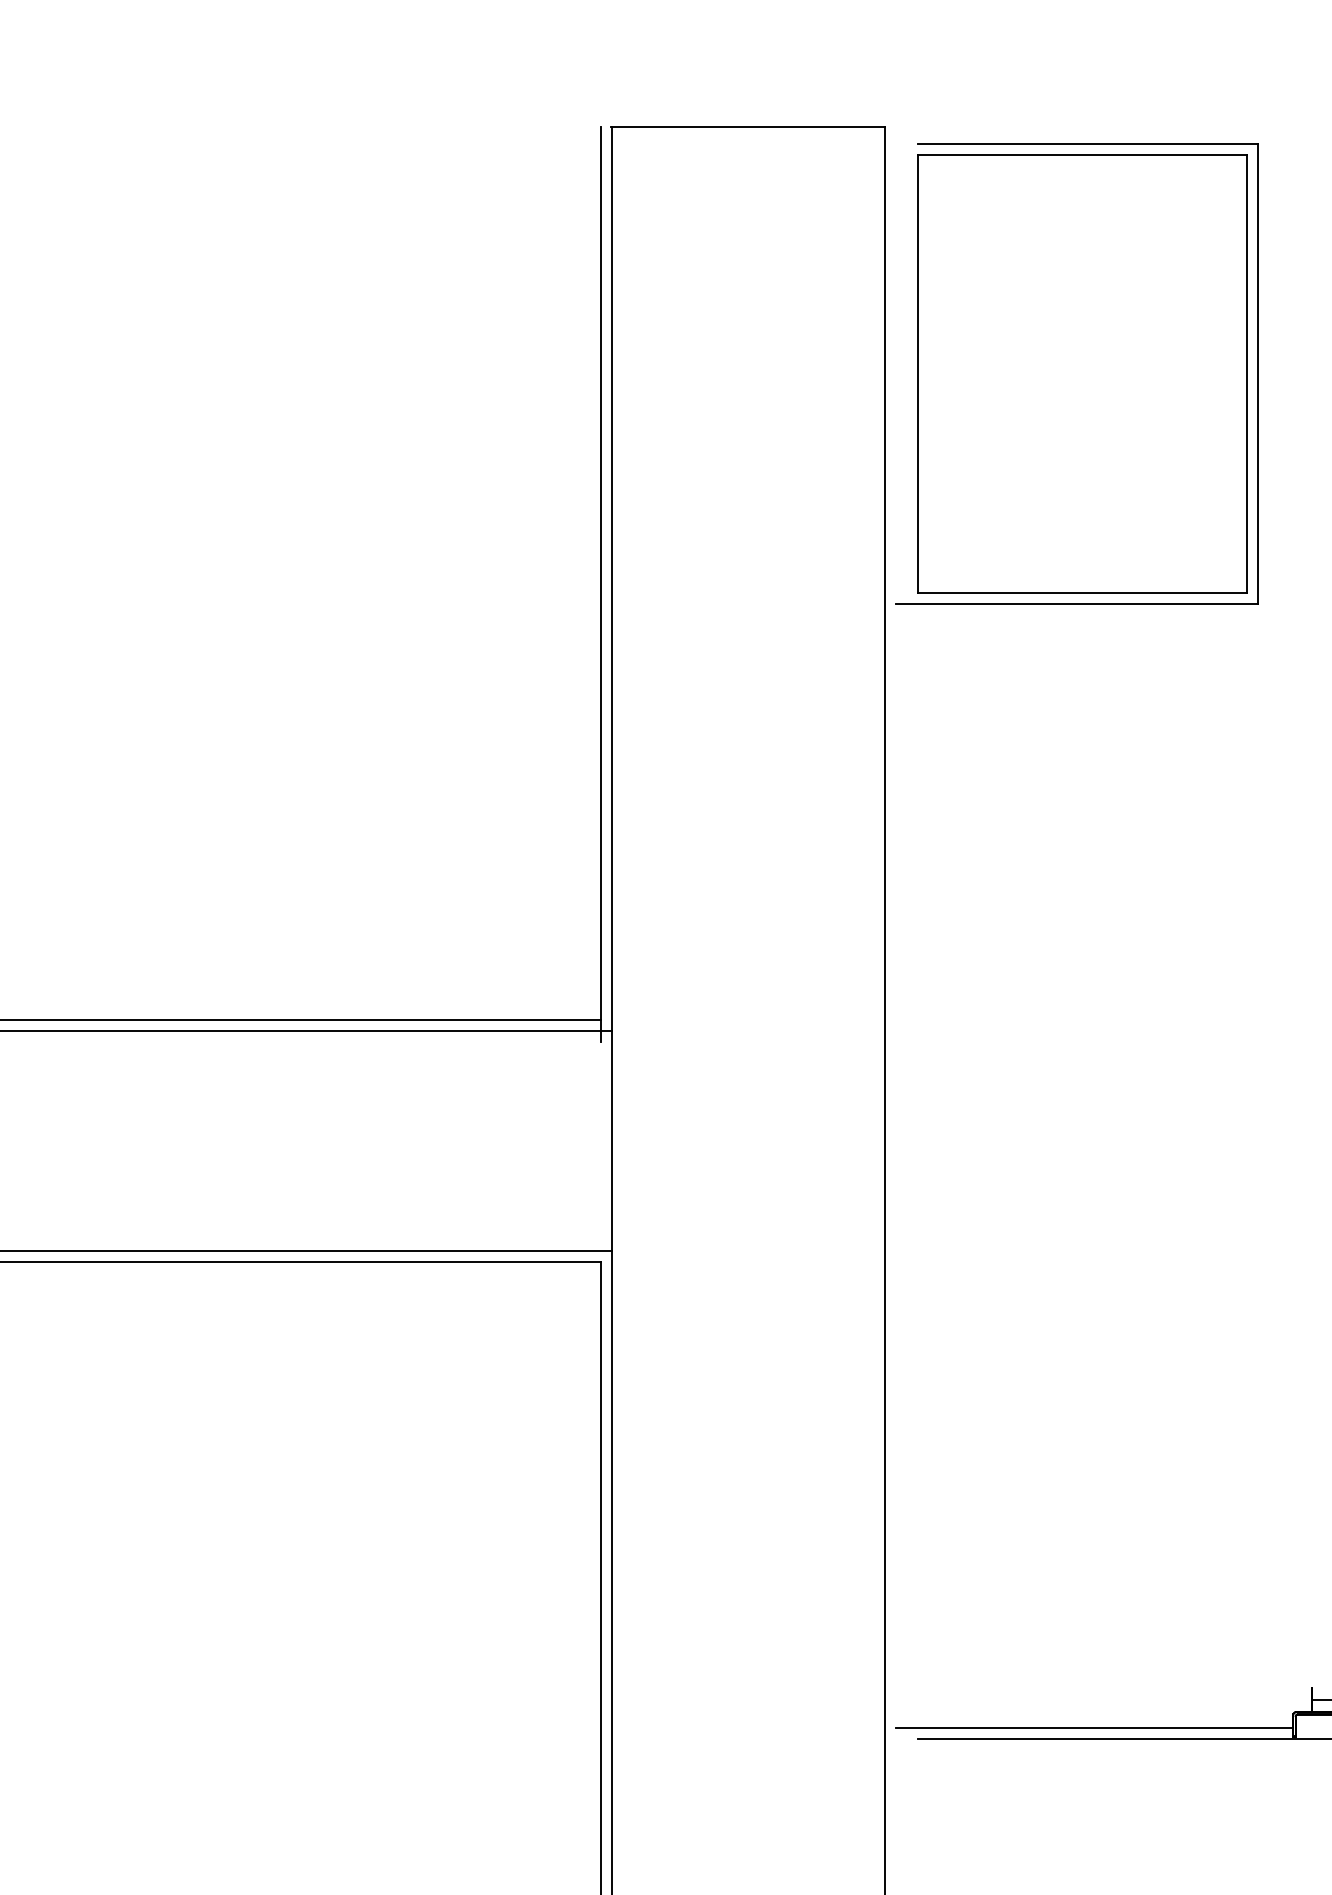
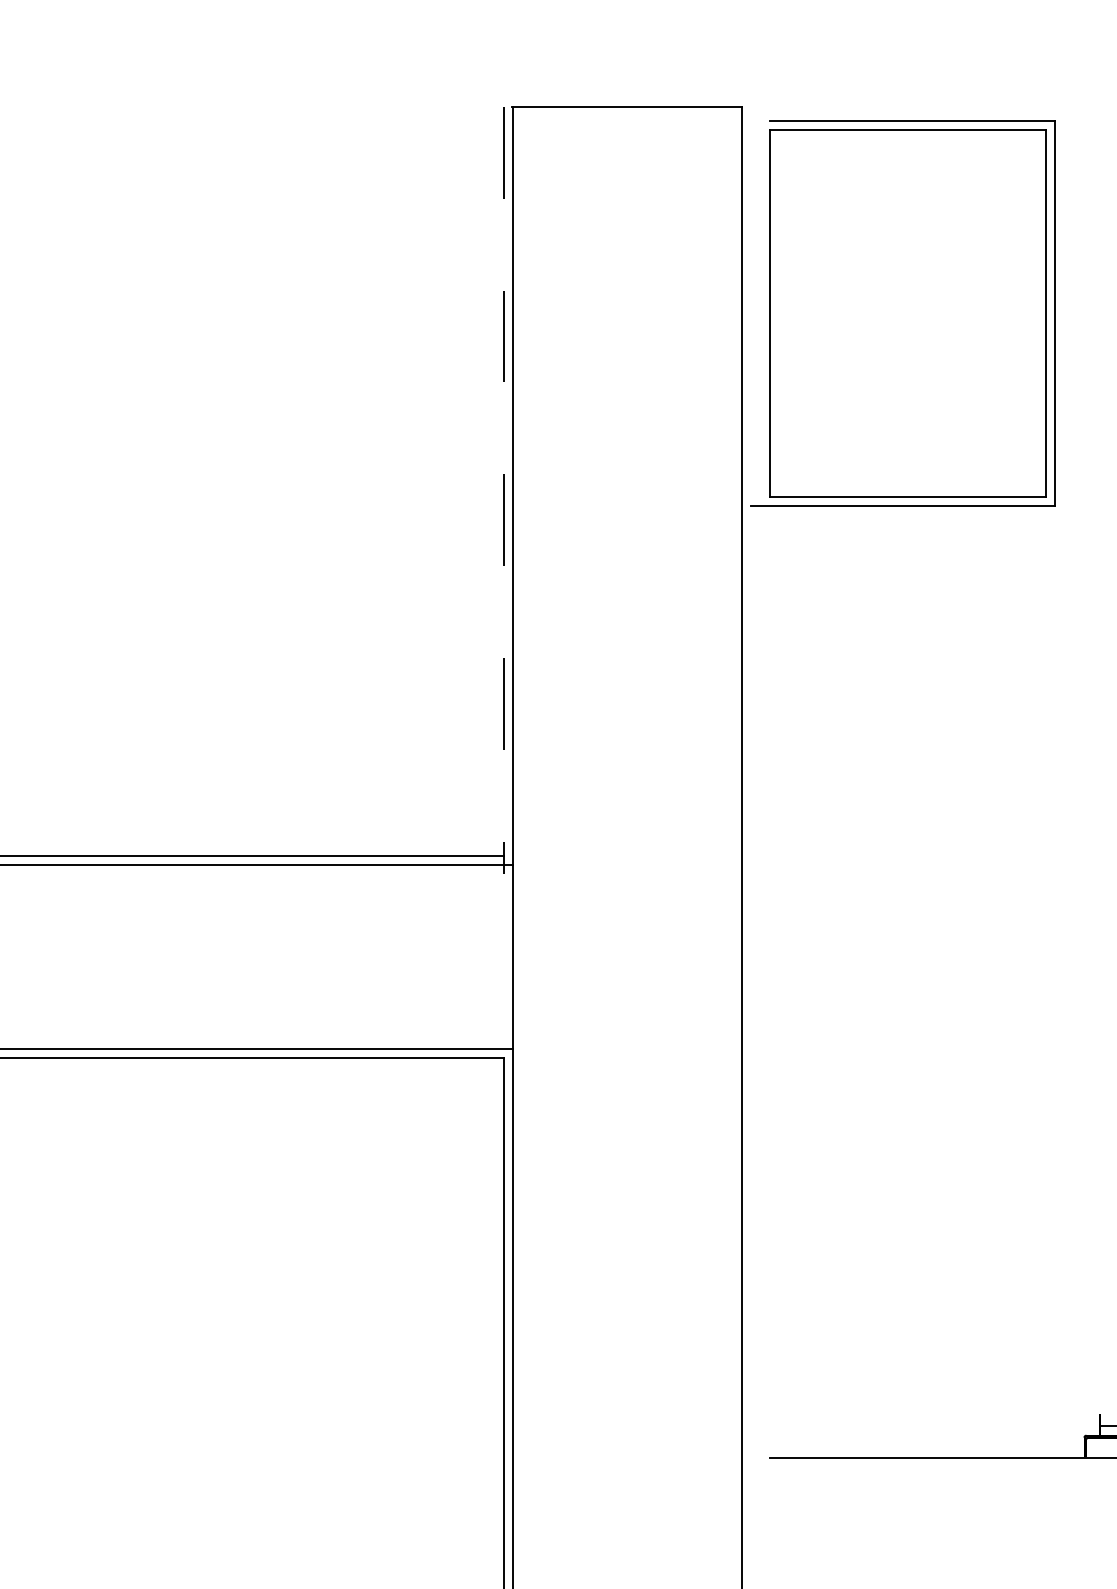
line: (600, 584) -> (503, 490), solid -> dashed
line: (1094, 1727) -> (917, 1448), removed

